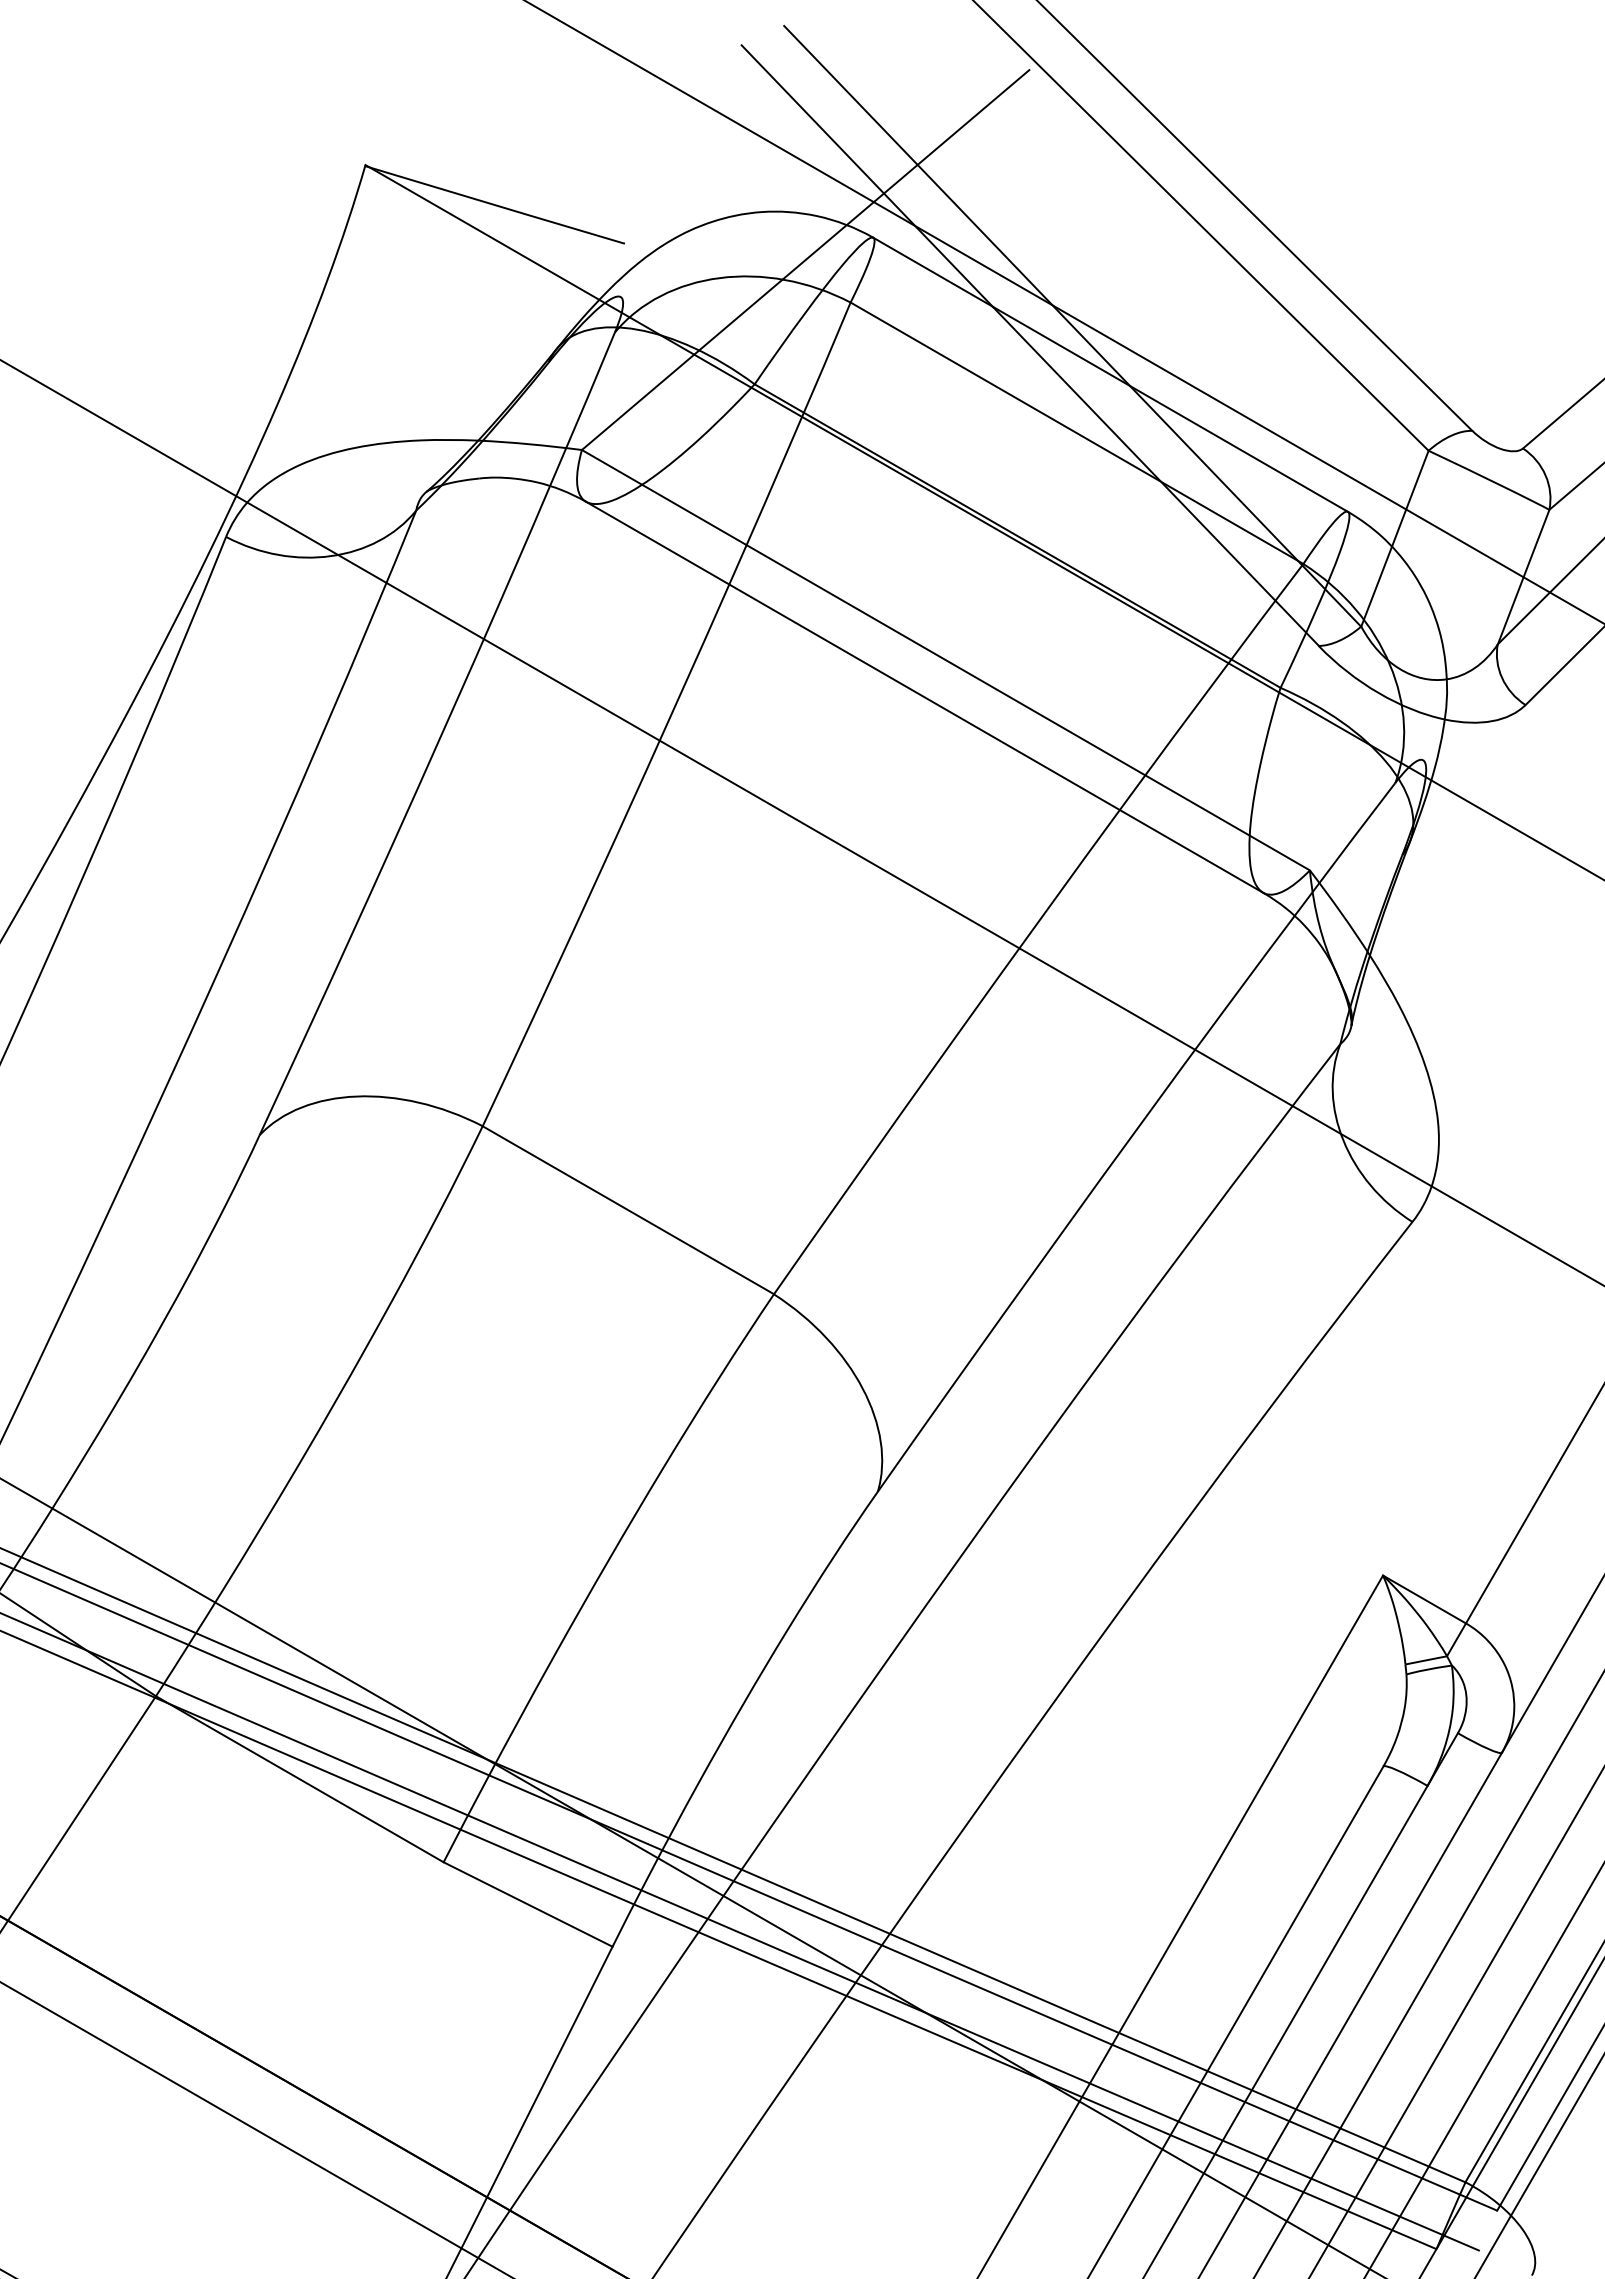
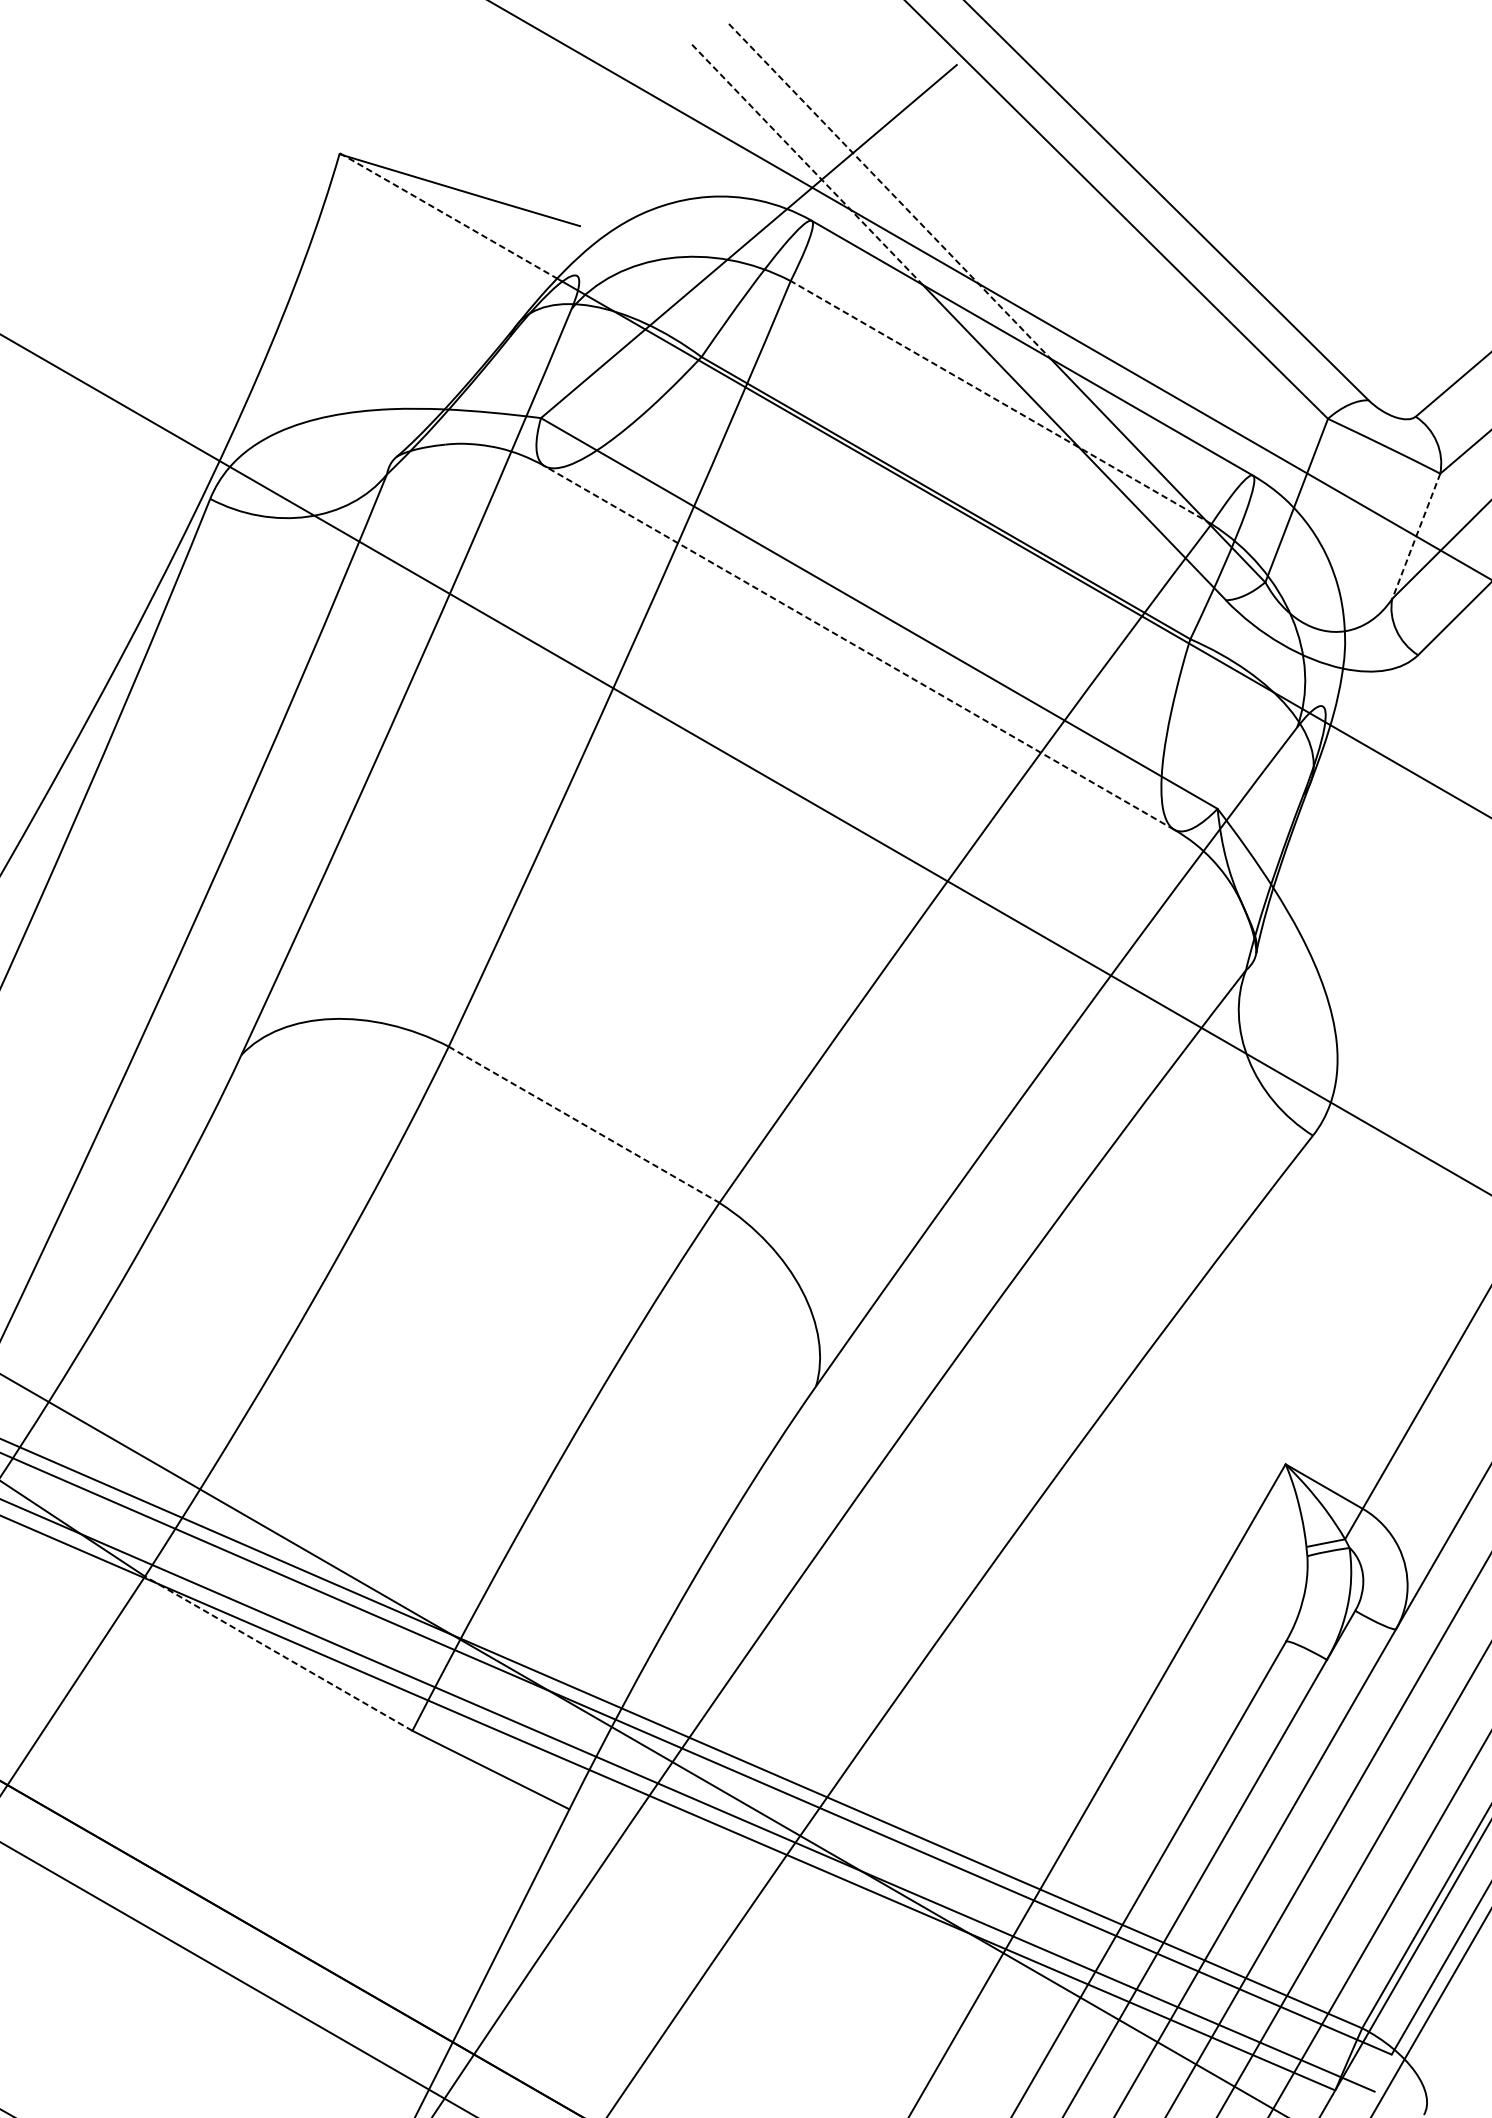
line: (867, 176) -> (806, 163), solid -> dashed
line: (957, 206) -> (890, 191), solid -> dashed
line: (482, 232) -> (448, 215), solid -> dashed
line: (1076, 433) -> (1000, 402), solid -> dashed
line: (1523, 576) -> (1416, 535), solid -> dashed
line: (924, 697) -> (859, 648), solid -> dashed
line: (628, 1210) -> (584, 1124), solid -> dashed
line: (299, 1779) -> (278, 1653), solid -> dashed

